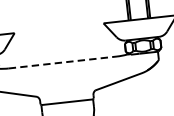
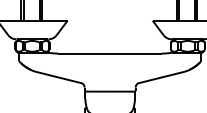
line: (63, 62) -> (110, 53), dashed -> solid

